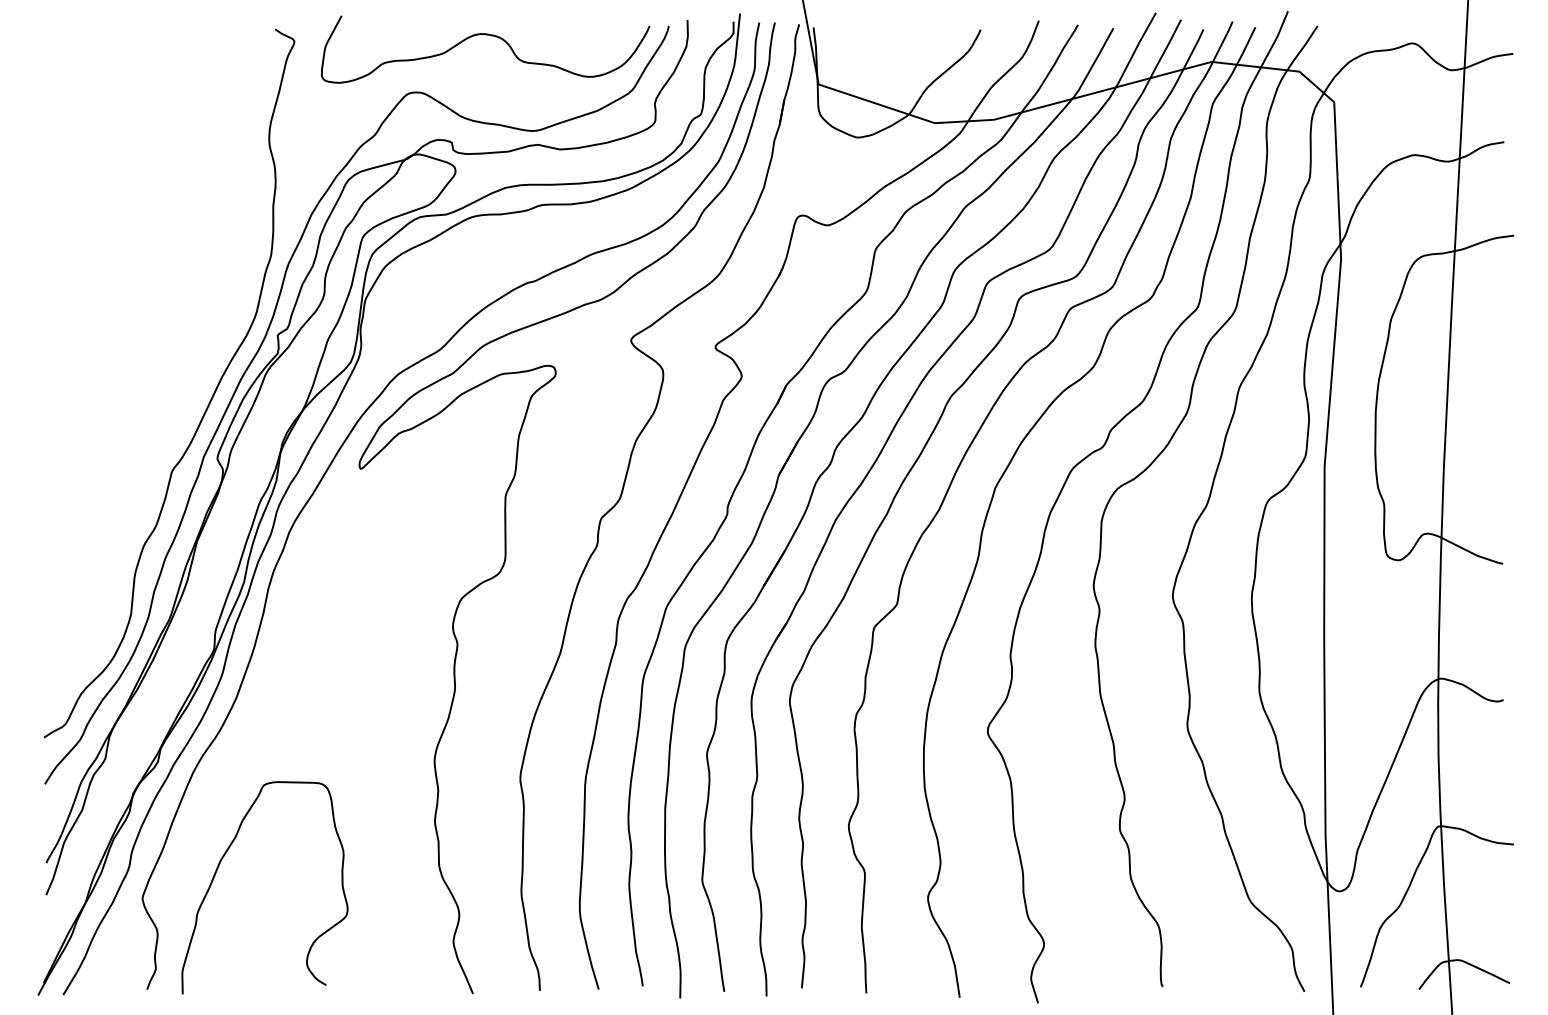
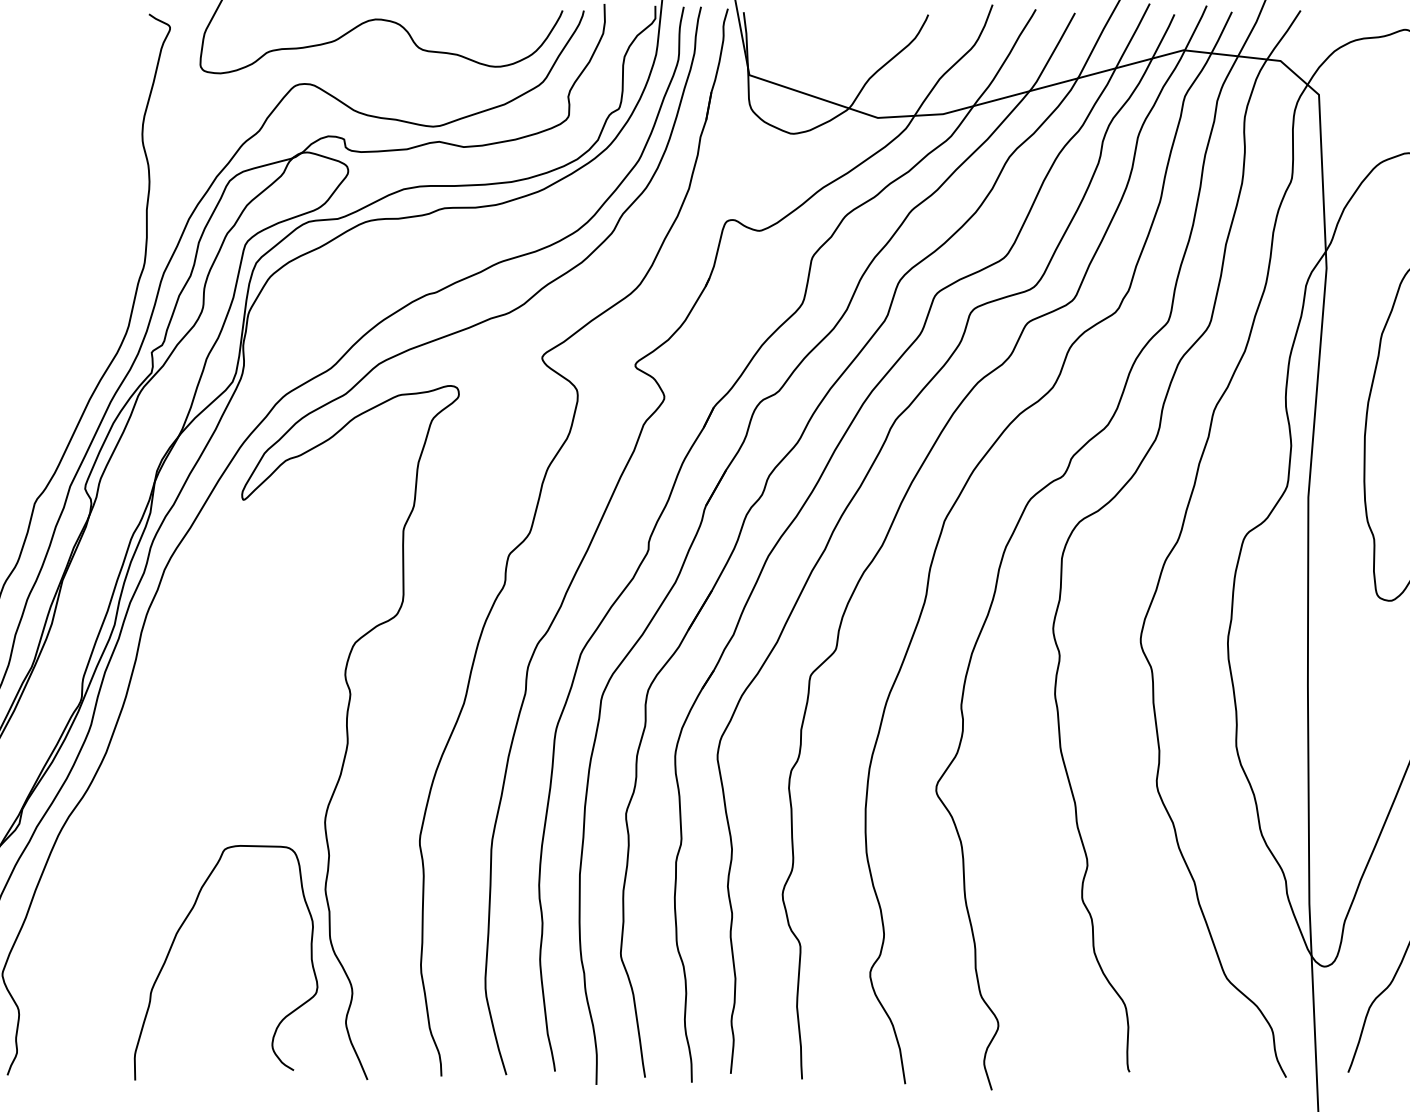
curve: (217, 871) -> (173, 944), moved

